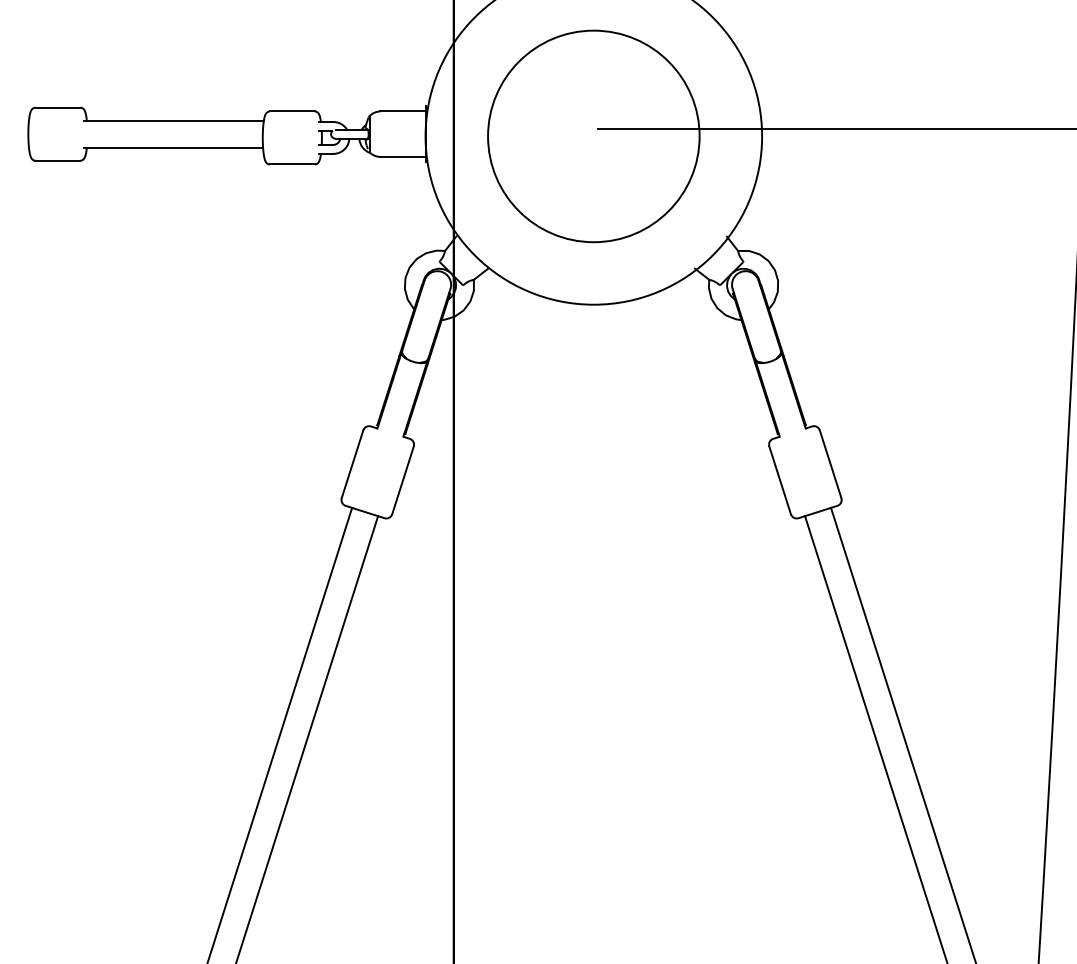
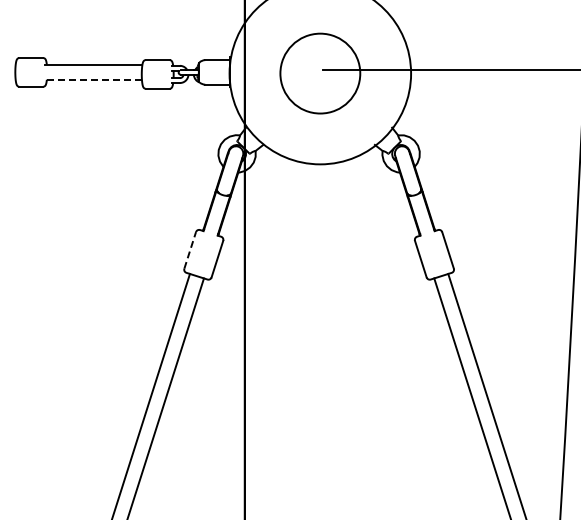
circle: (594, 136) -> (320, 73), size x0.7
line: (173, 147) -> (93, 79), solid -> dashed
line: (353, 462) -> (190, 249), solid -> dashed

